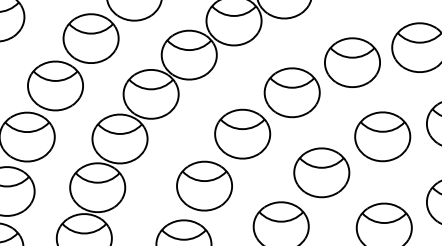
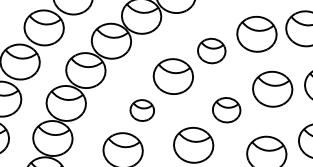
part: (291, 92) -> (211, 50), size x0.7
part: (321, 172) -> (226, 109), size x0.7
part: (204, 185) -> (142, 110), size x0.6

